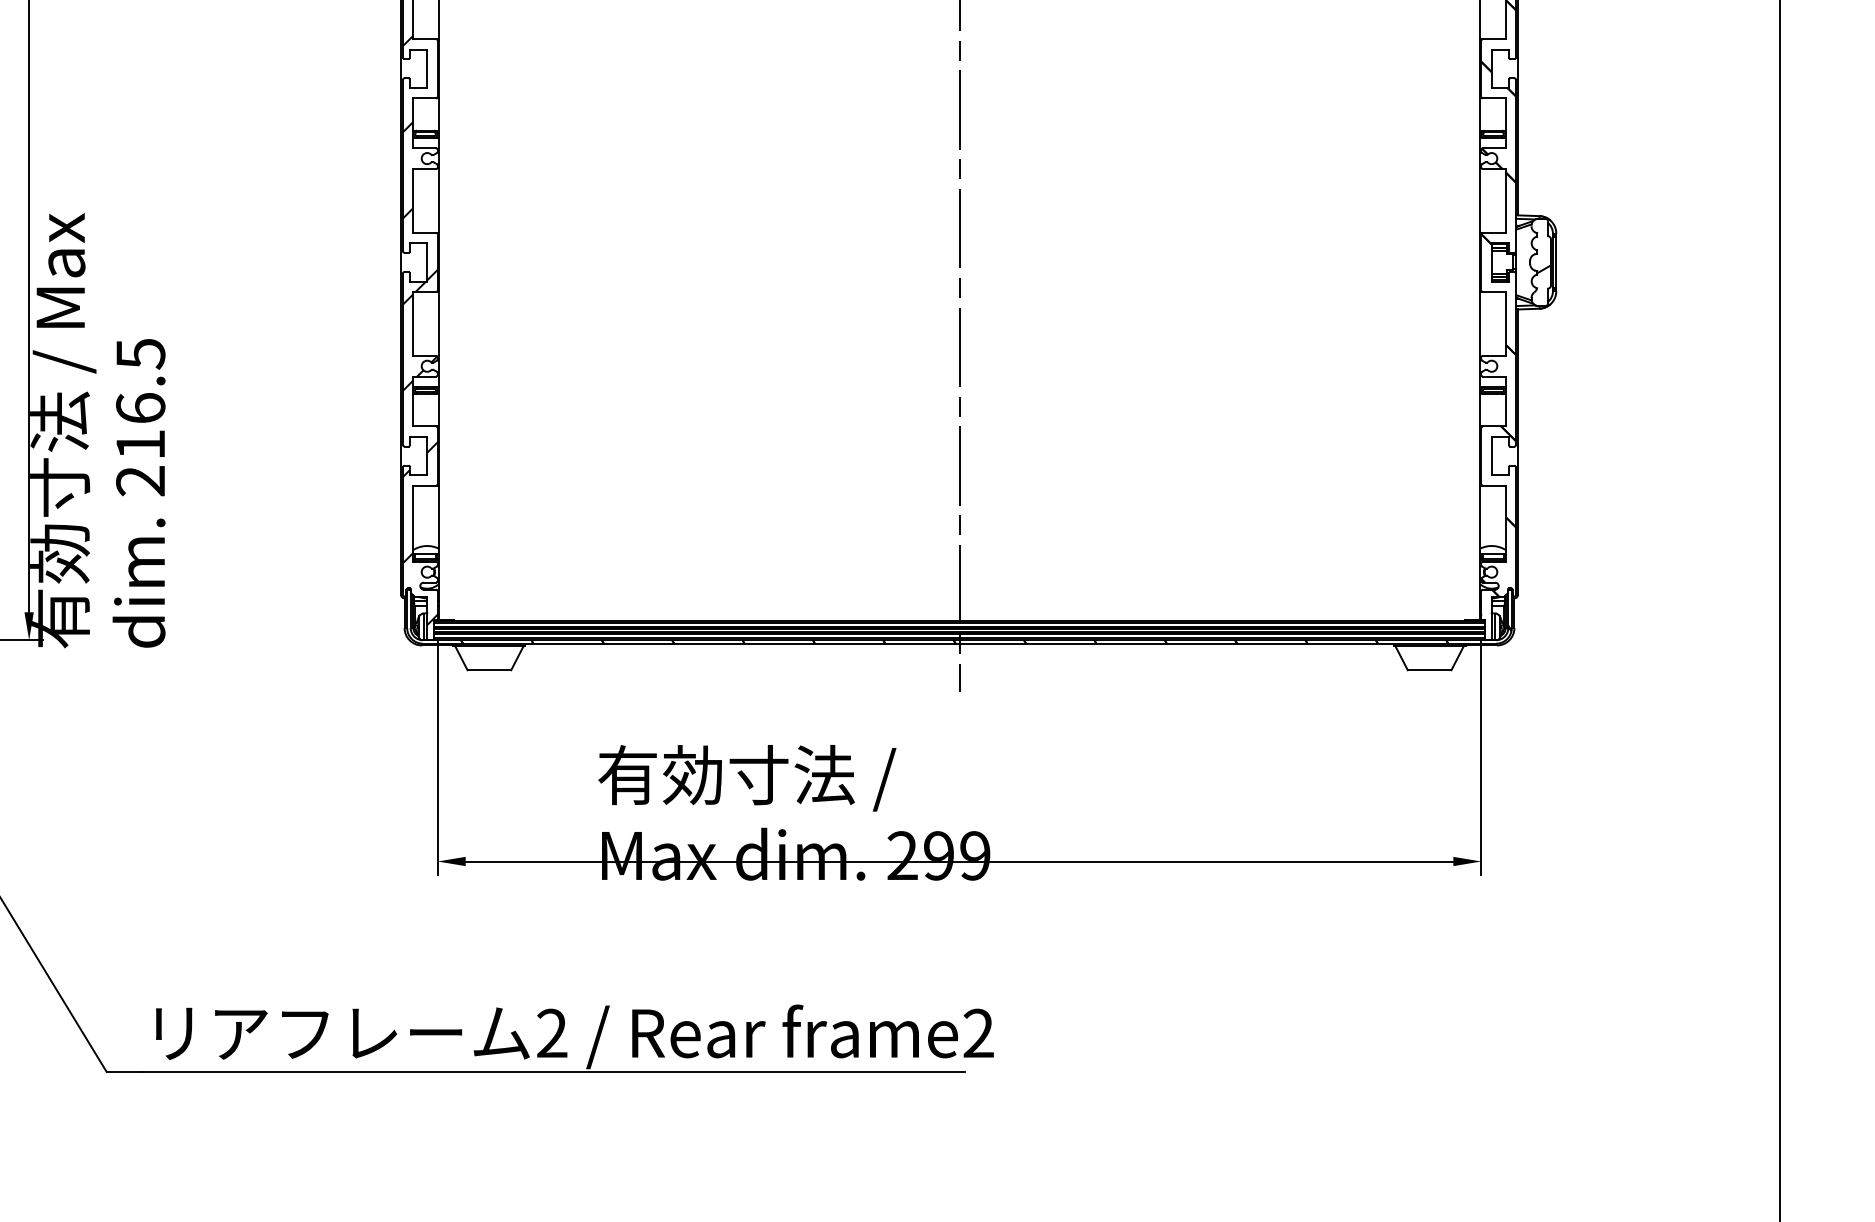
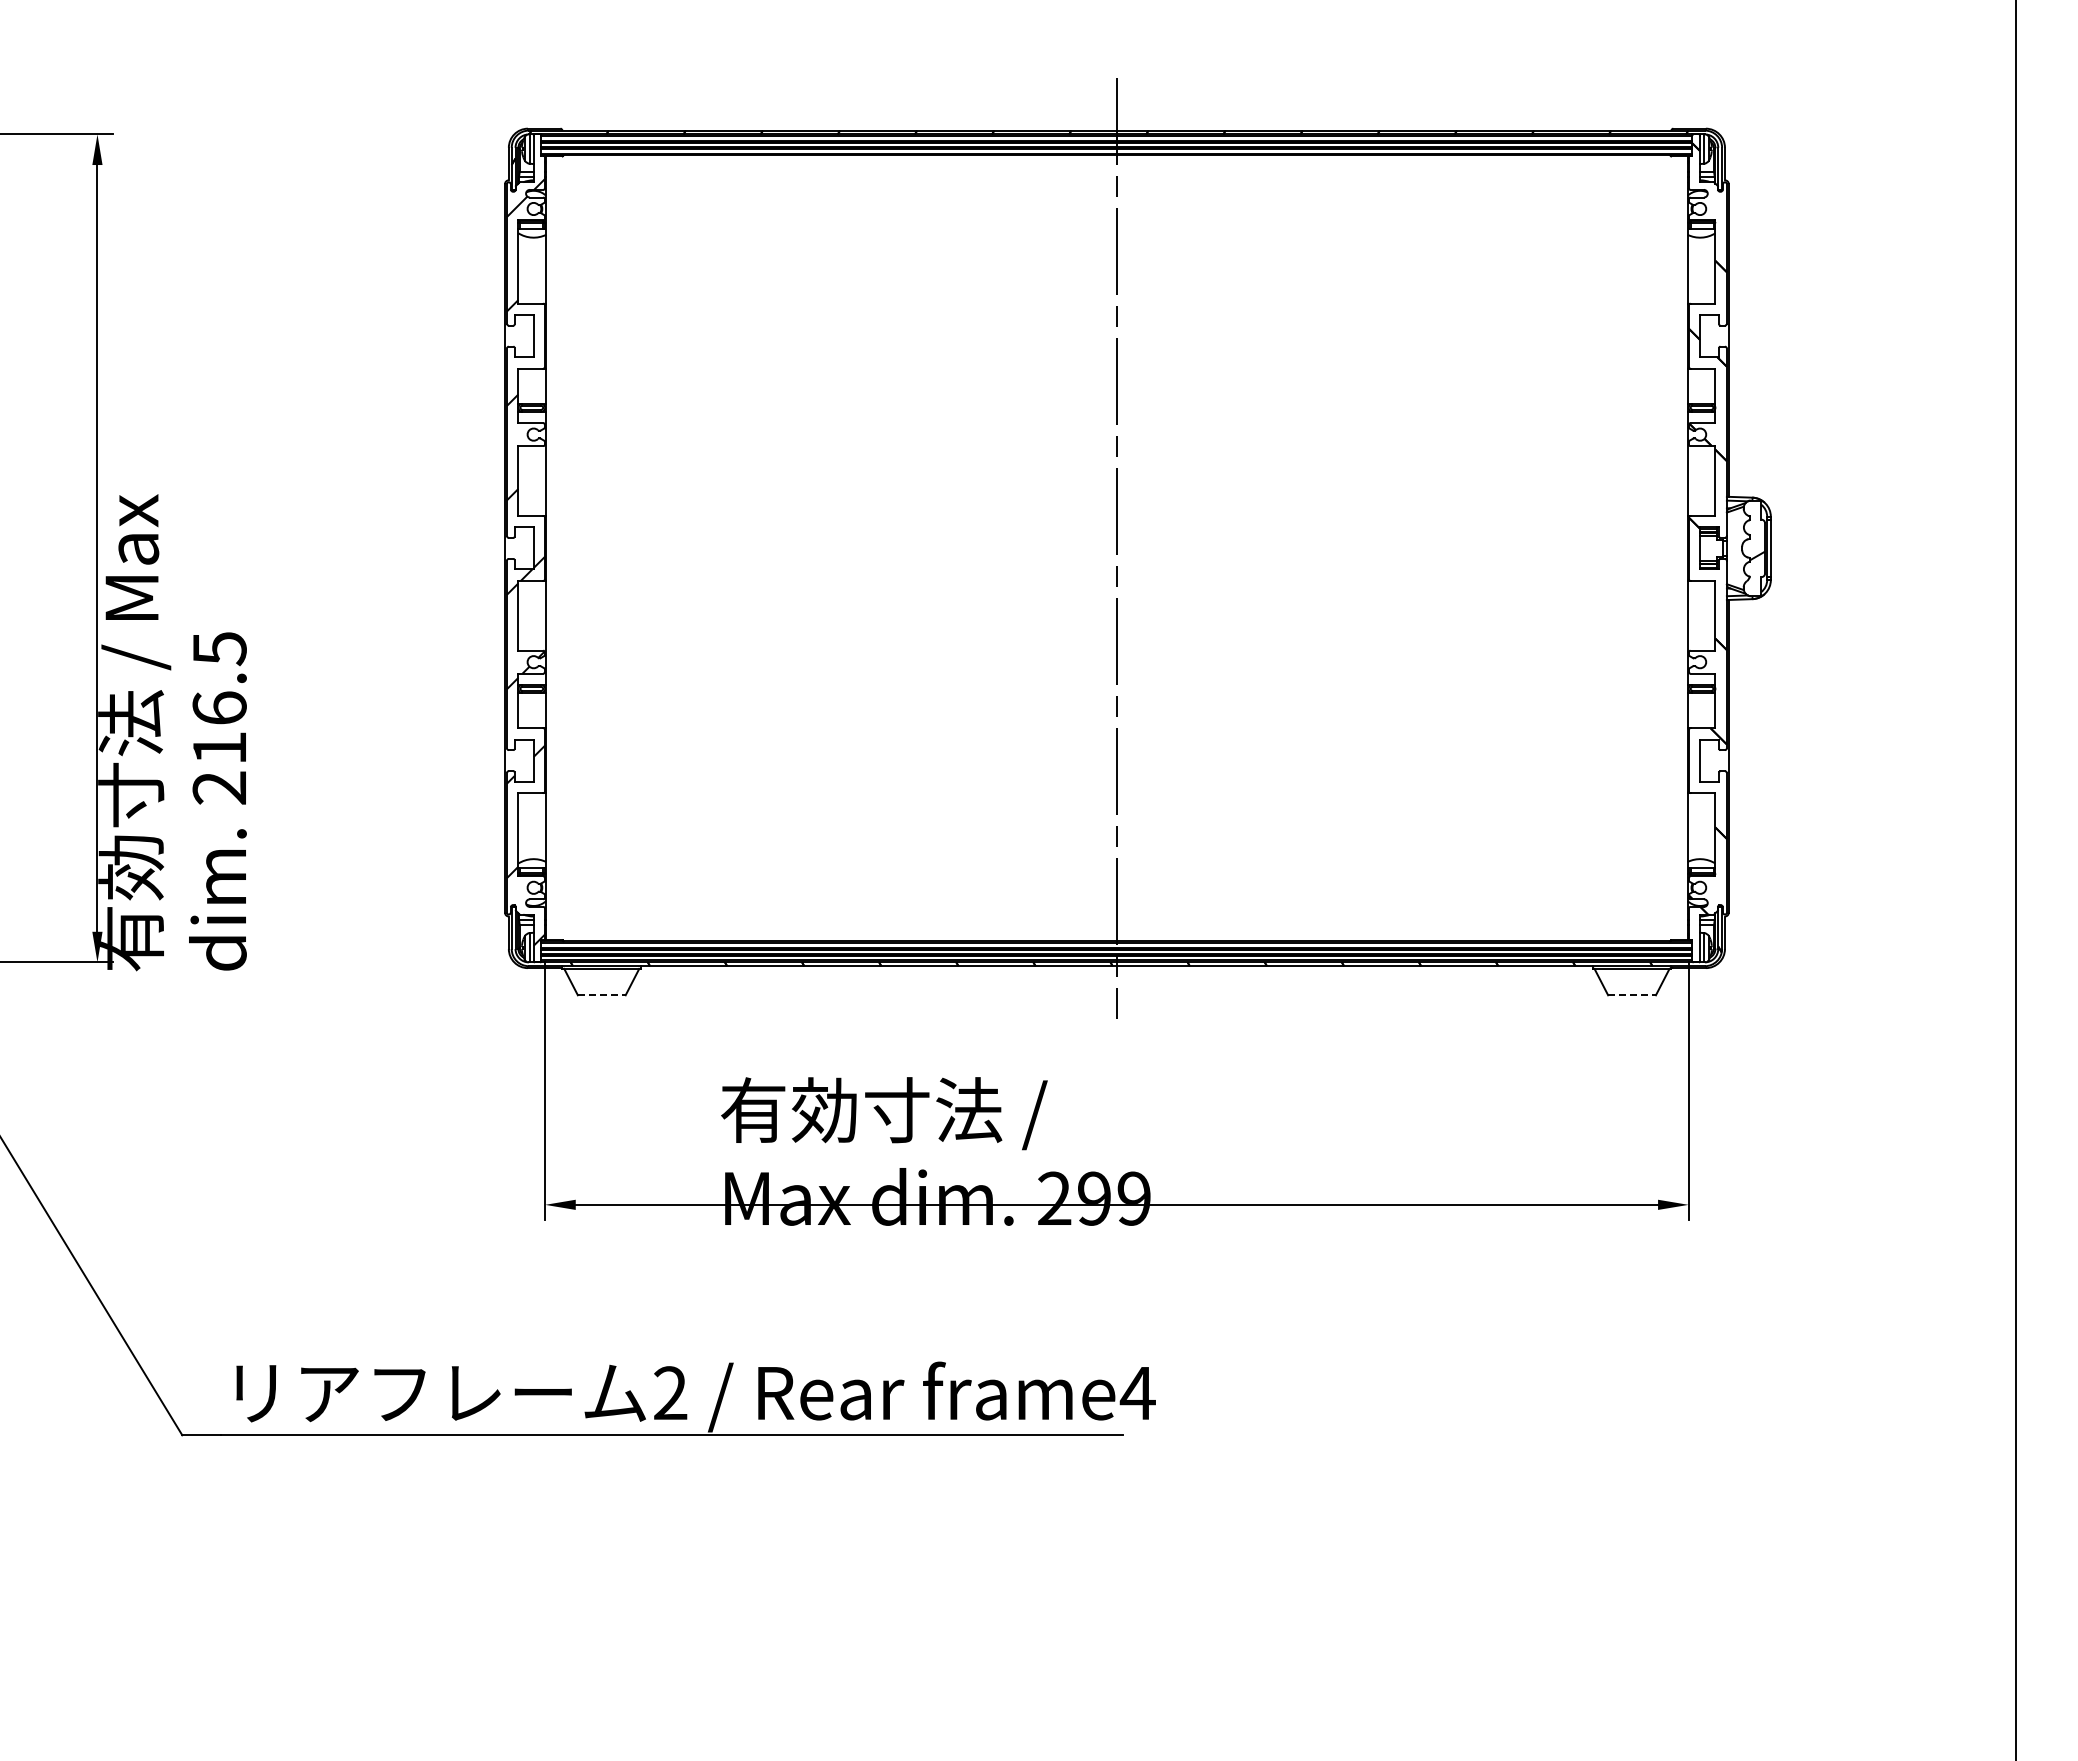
line: (489, 670) -> (601, 995), solid -> dashed
line: (1430, 670) -> (1632, 995), solid -> dashed
text: (978, 1032) -> (1137, 1392), frame2 -> frame4

